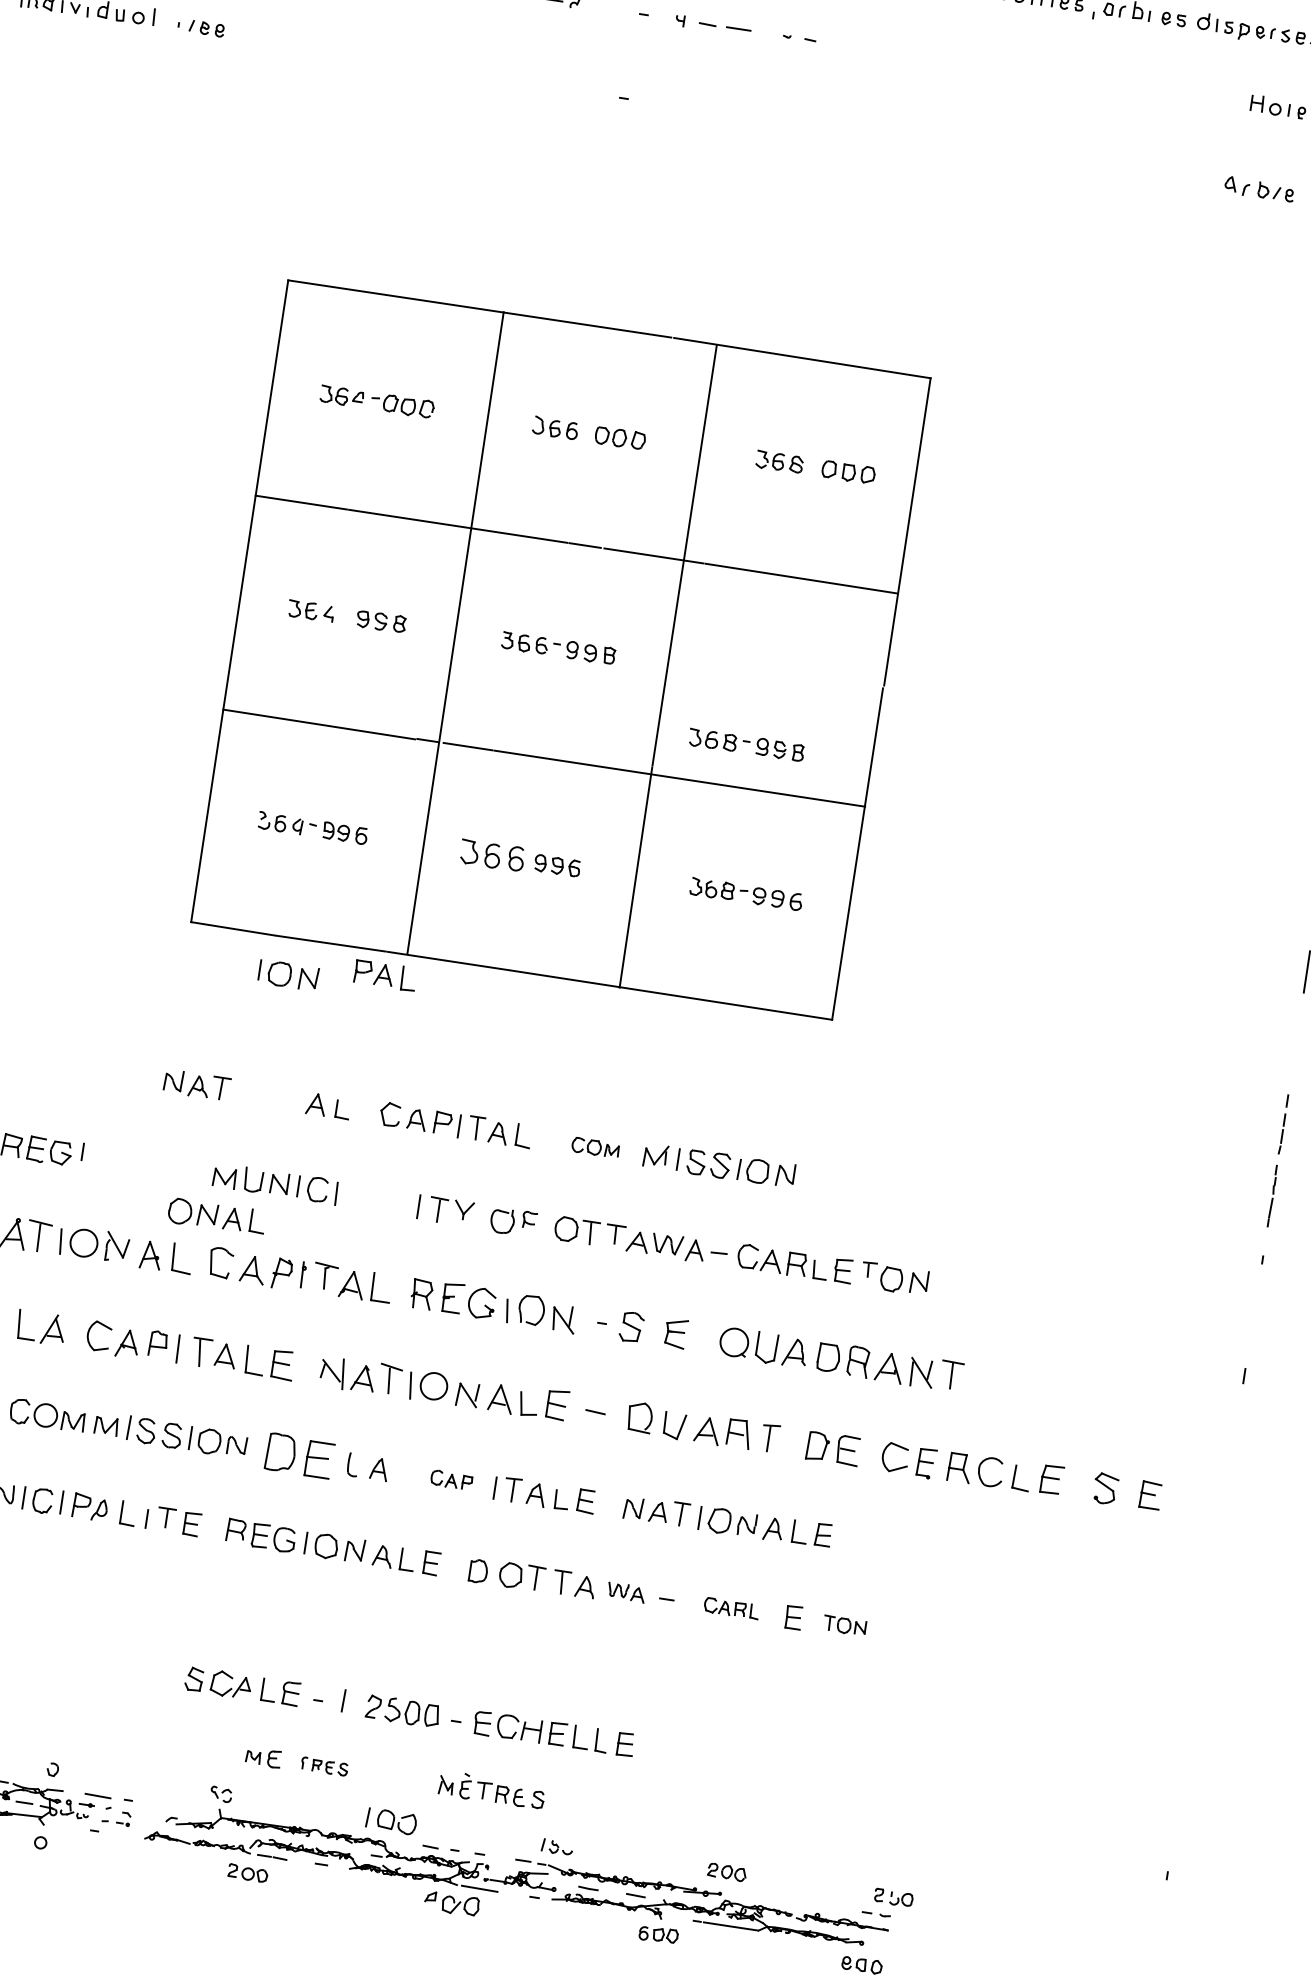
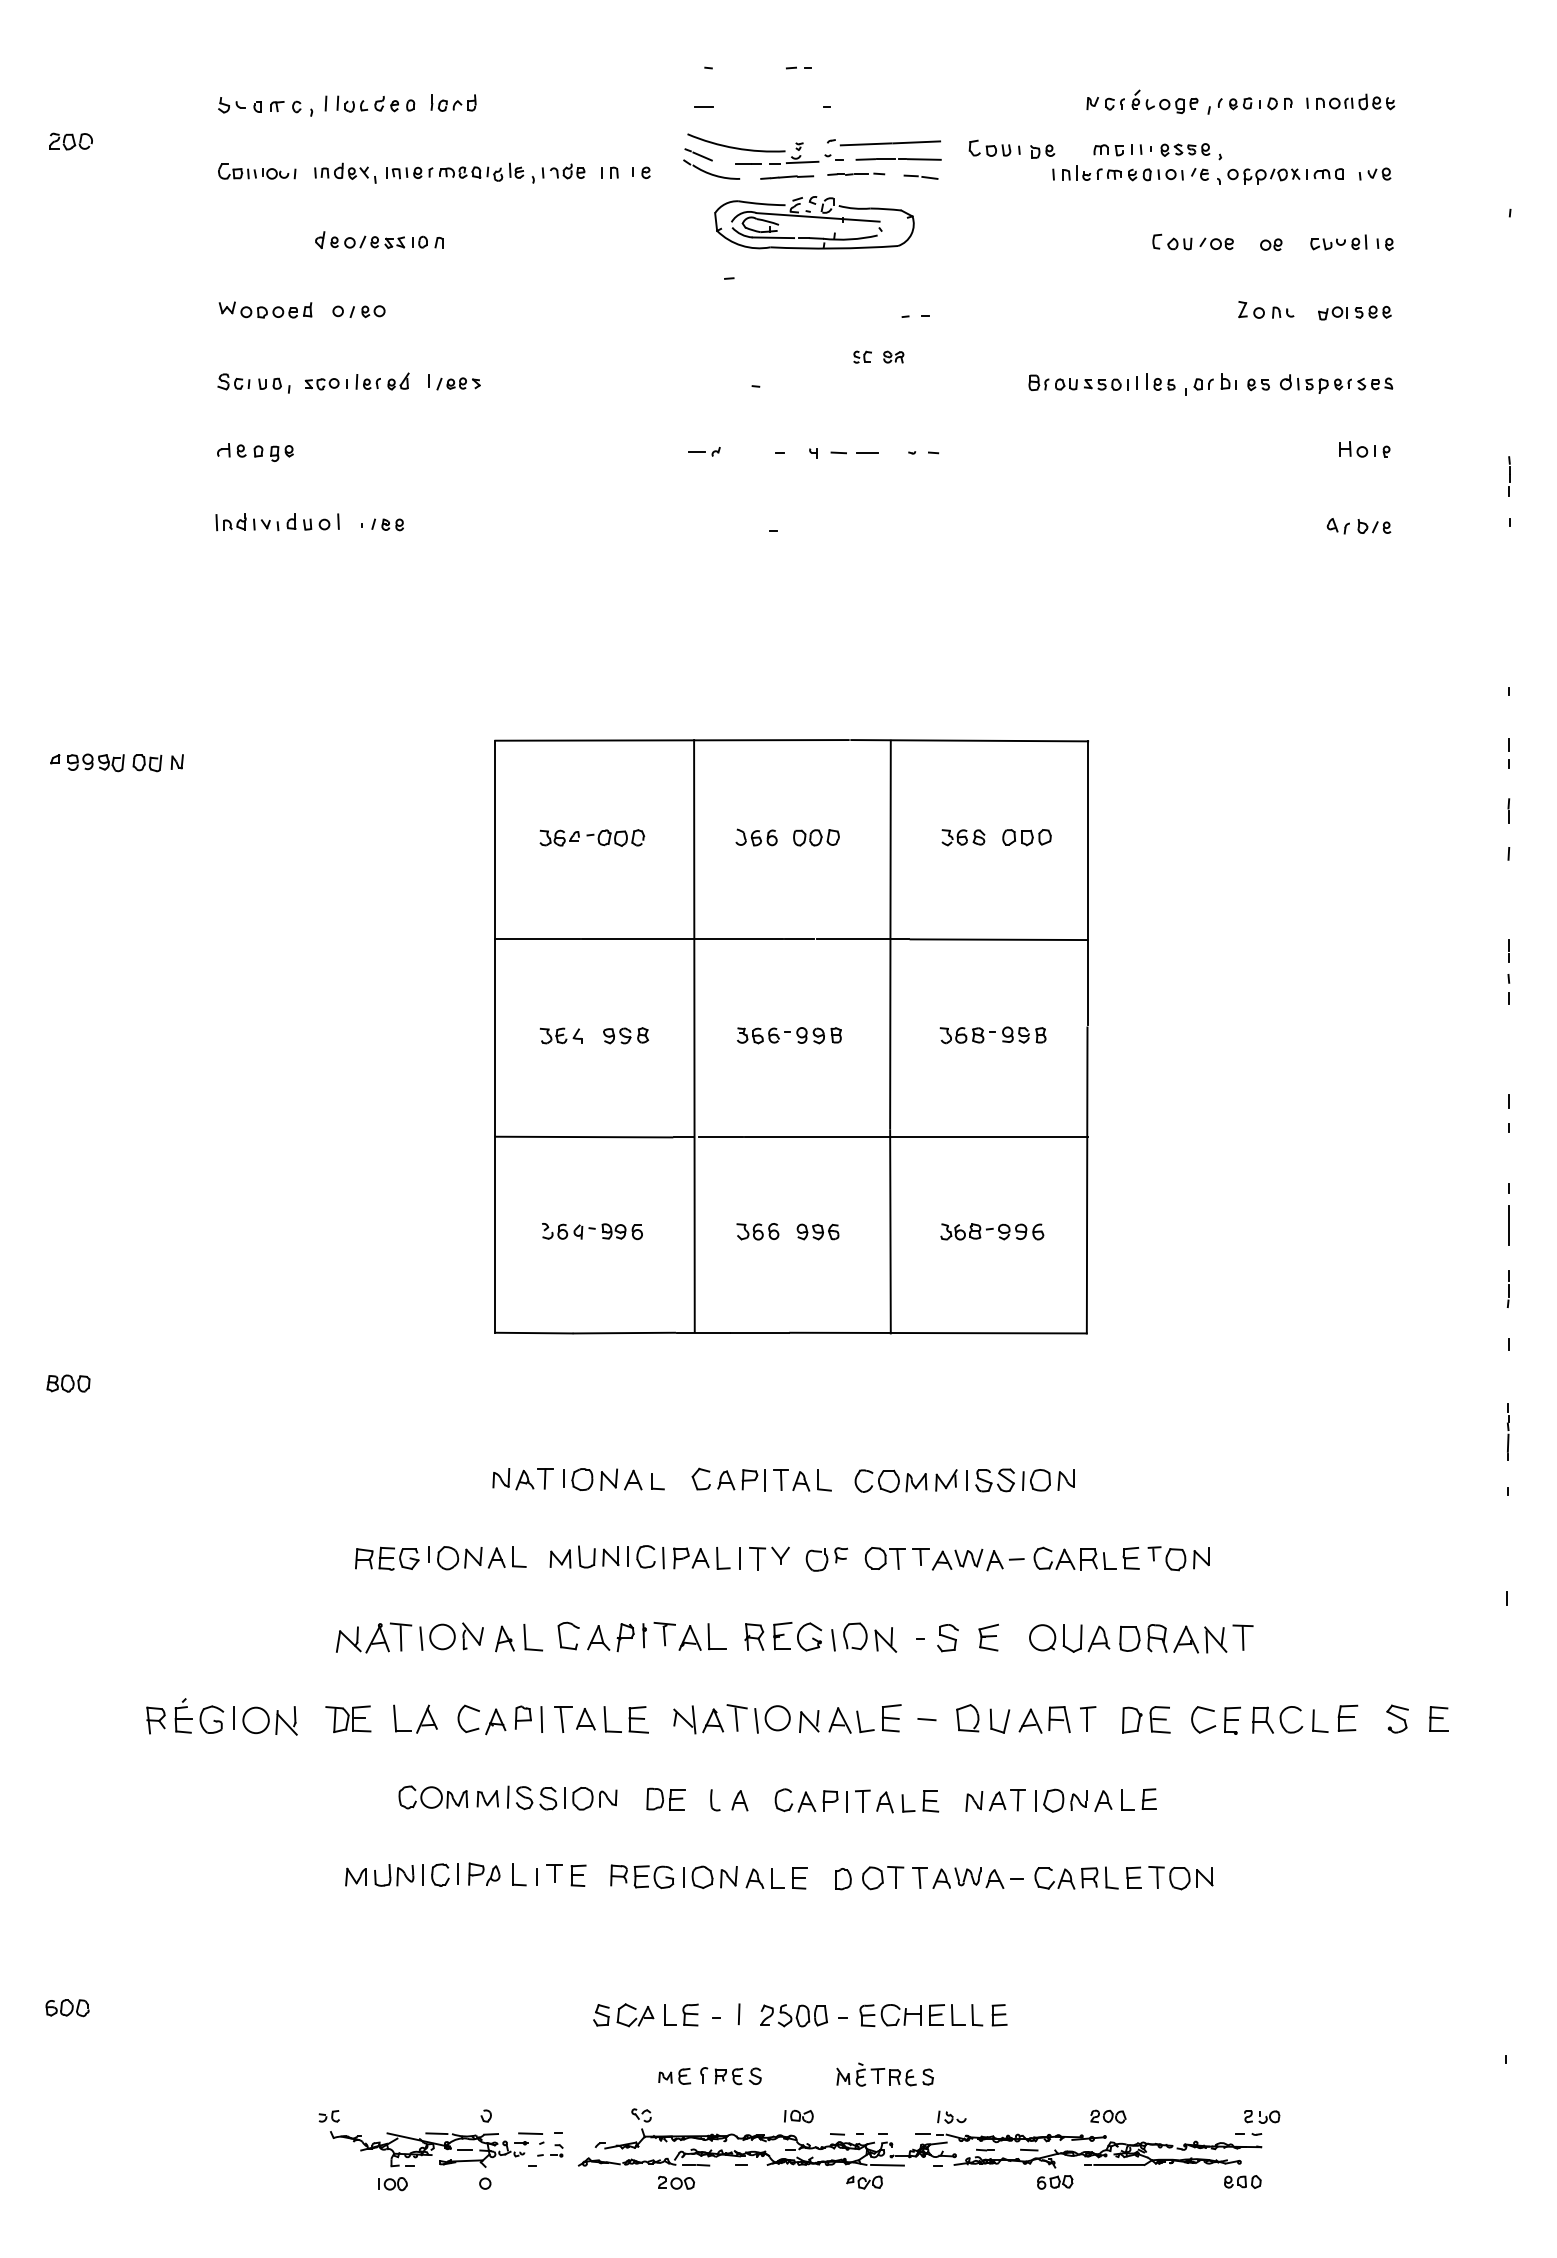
part: (745, 745) -> (992, 1035), moved
part: (491, 855) -> (757, 1231), size x0.71
part: (288, 975) -> (590, 1479), moved
part: (384, 975) -> (701, 1558), moved
part: (1281, 1133) -> (1507, 1288), moved
part: (595, 1147) -> (890, 1480), size x1.67
part: (216, 1217) -> (481, 1558), moved
part: (299, 1454) -> (665, 1798), size x0.62
part: (451, 1480) -> (806, 1800), size x1.67
part: (626, 1591) -> (979, 1877), size x1.43
part: (731, 1607) -> (1076, 1877), size x1.67
part: (844, 1625) -> (1180, 1878), size x1.67
part: (324, 1766) -> (730, 2076), size x1.43
part: (391, 1821) -> (798, 2116), size x0.62
part: (451, 1903) -> (864, 2182), size x0.71

